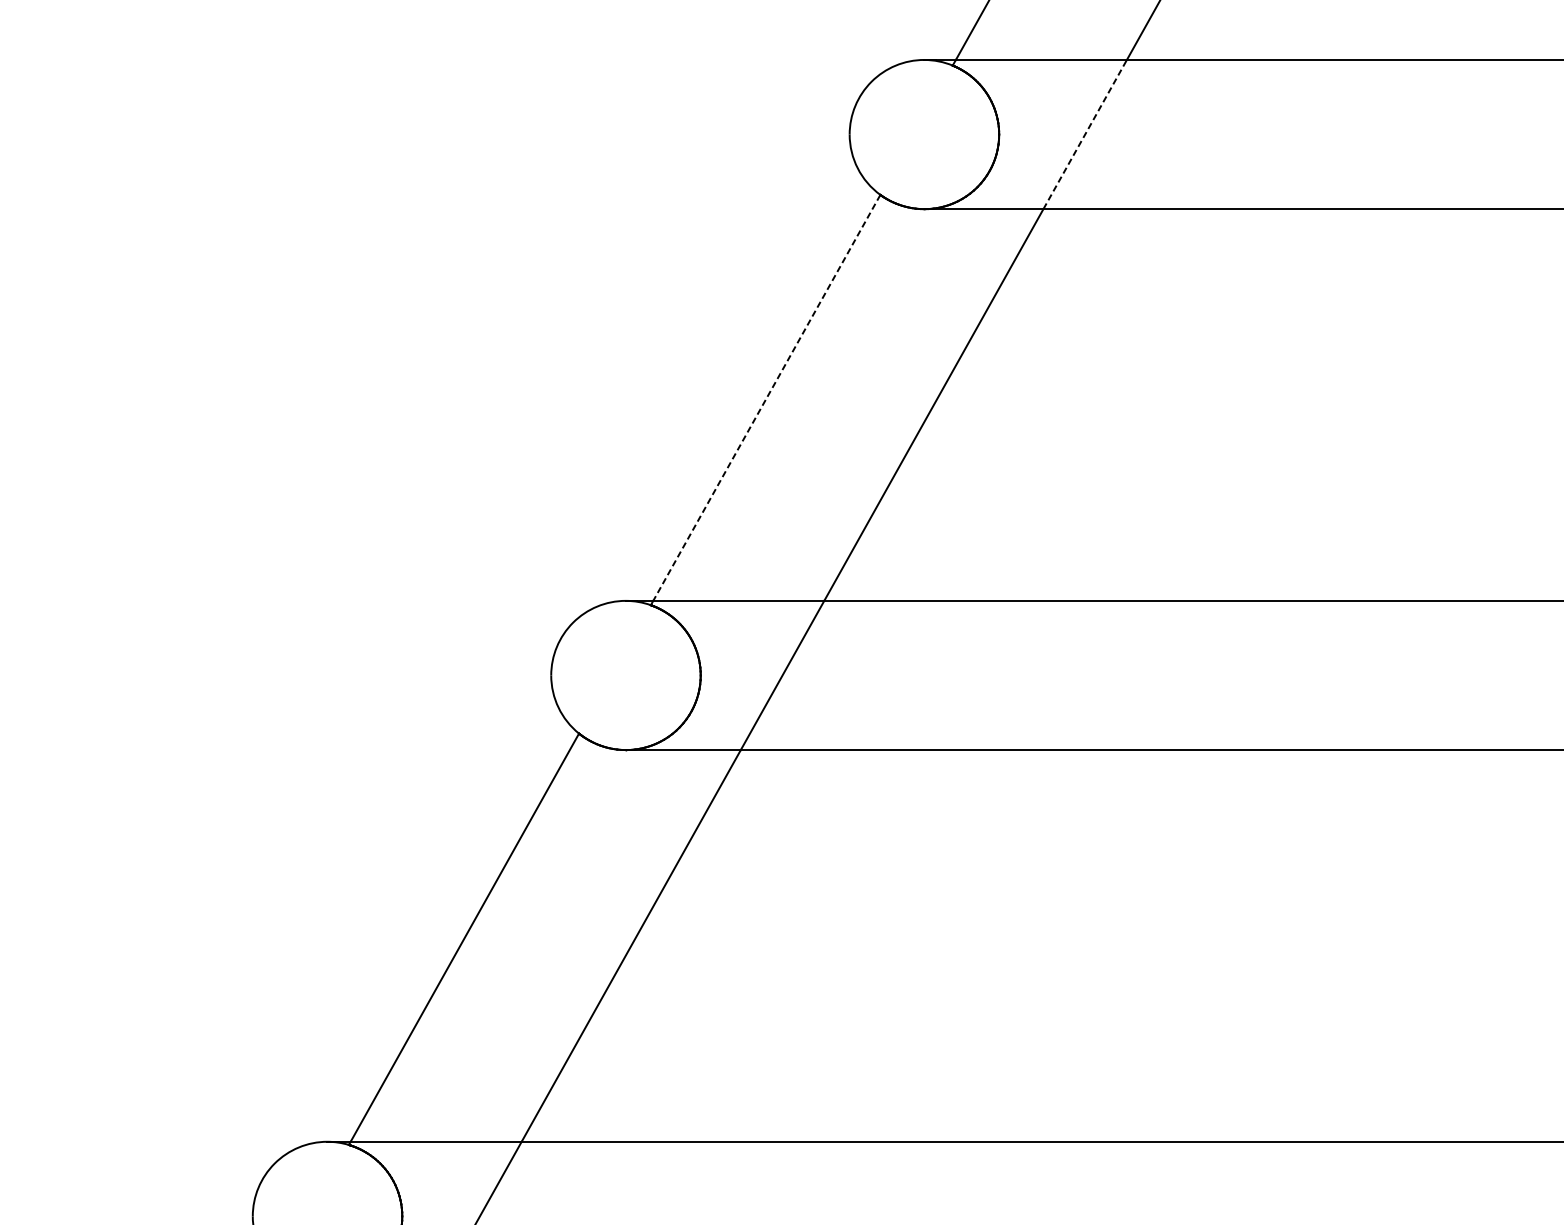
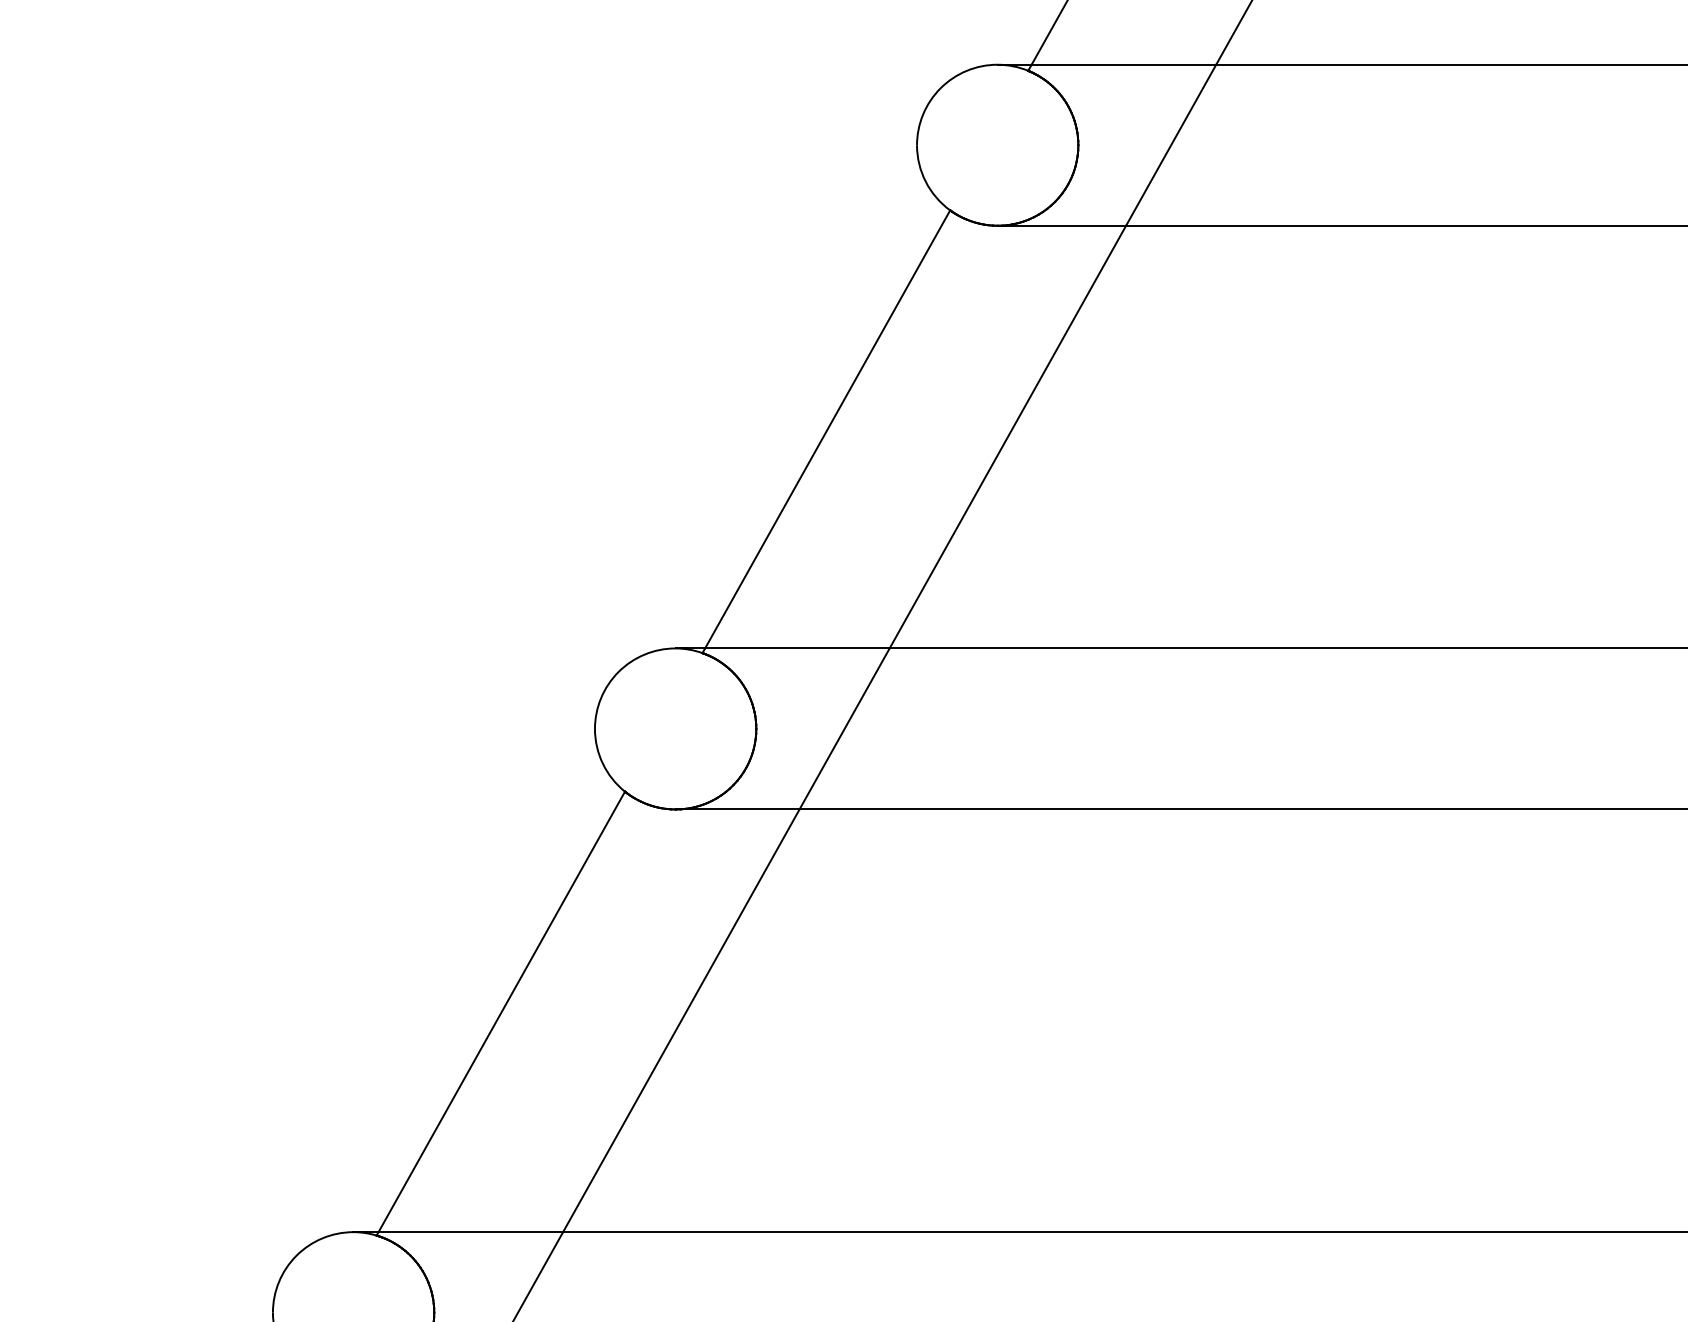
line: (1085, 133) -> (1171, 144), dashed -> solid
line: (766, 397) -> (827, 429), dashed -> solid

